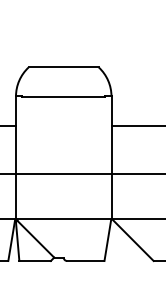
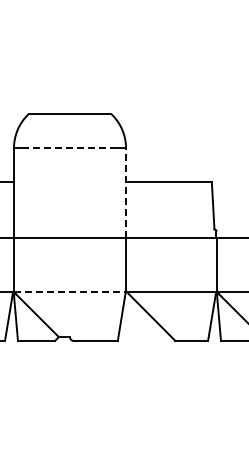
line: (64, 96) -> (70, 148), solid -> dashed
line: (111, 134) -> (126, 192), solid -> dashed
line: (64, 218) -> (70, 291), solid -> dashed

